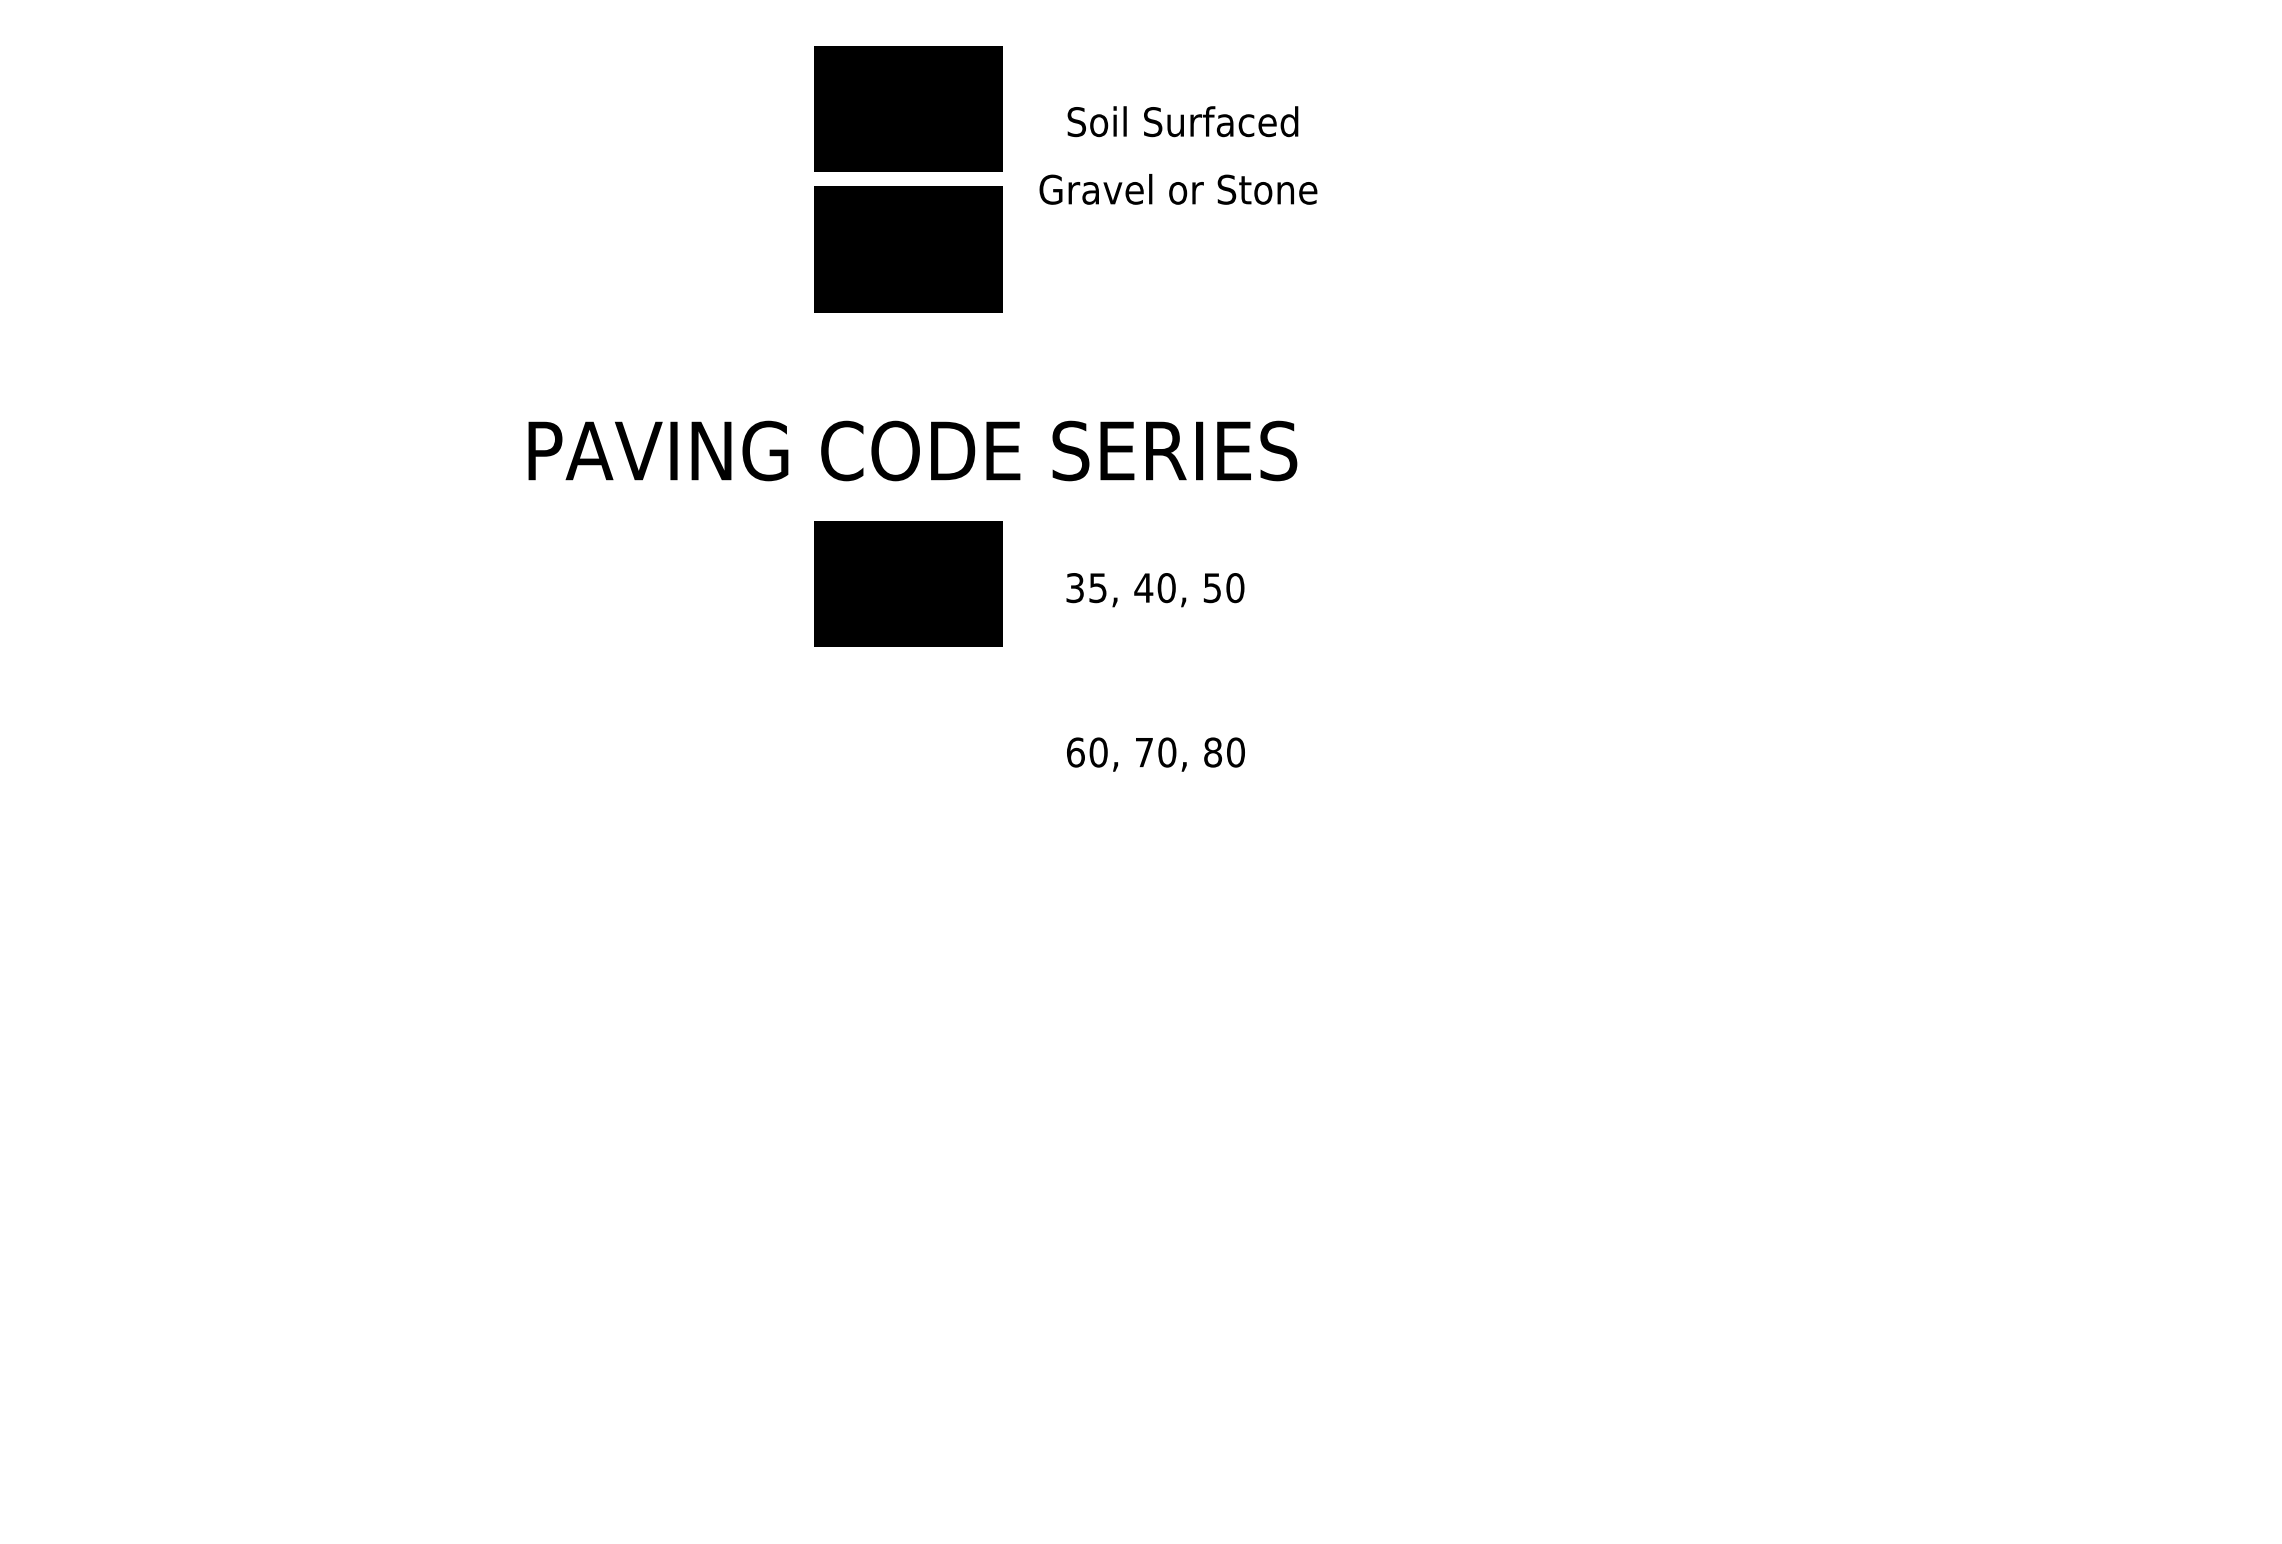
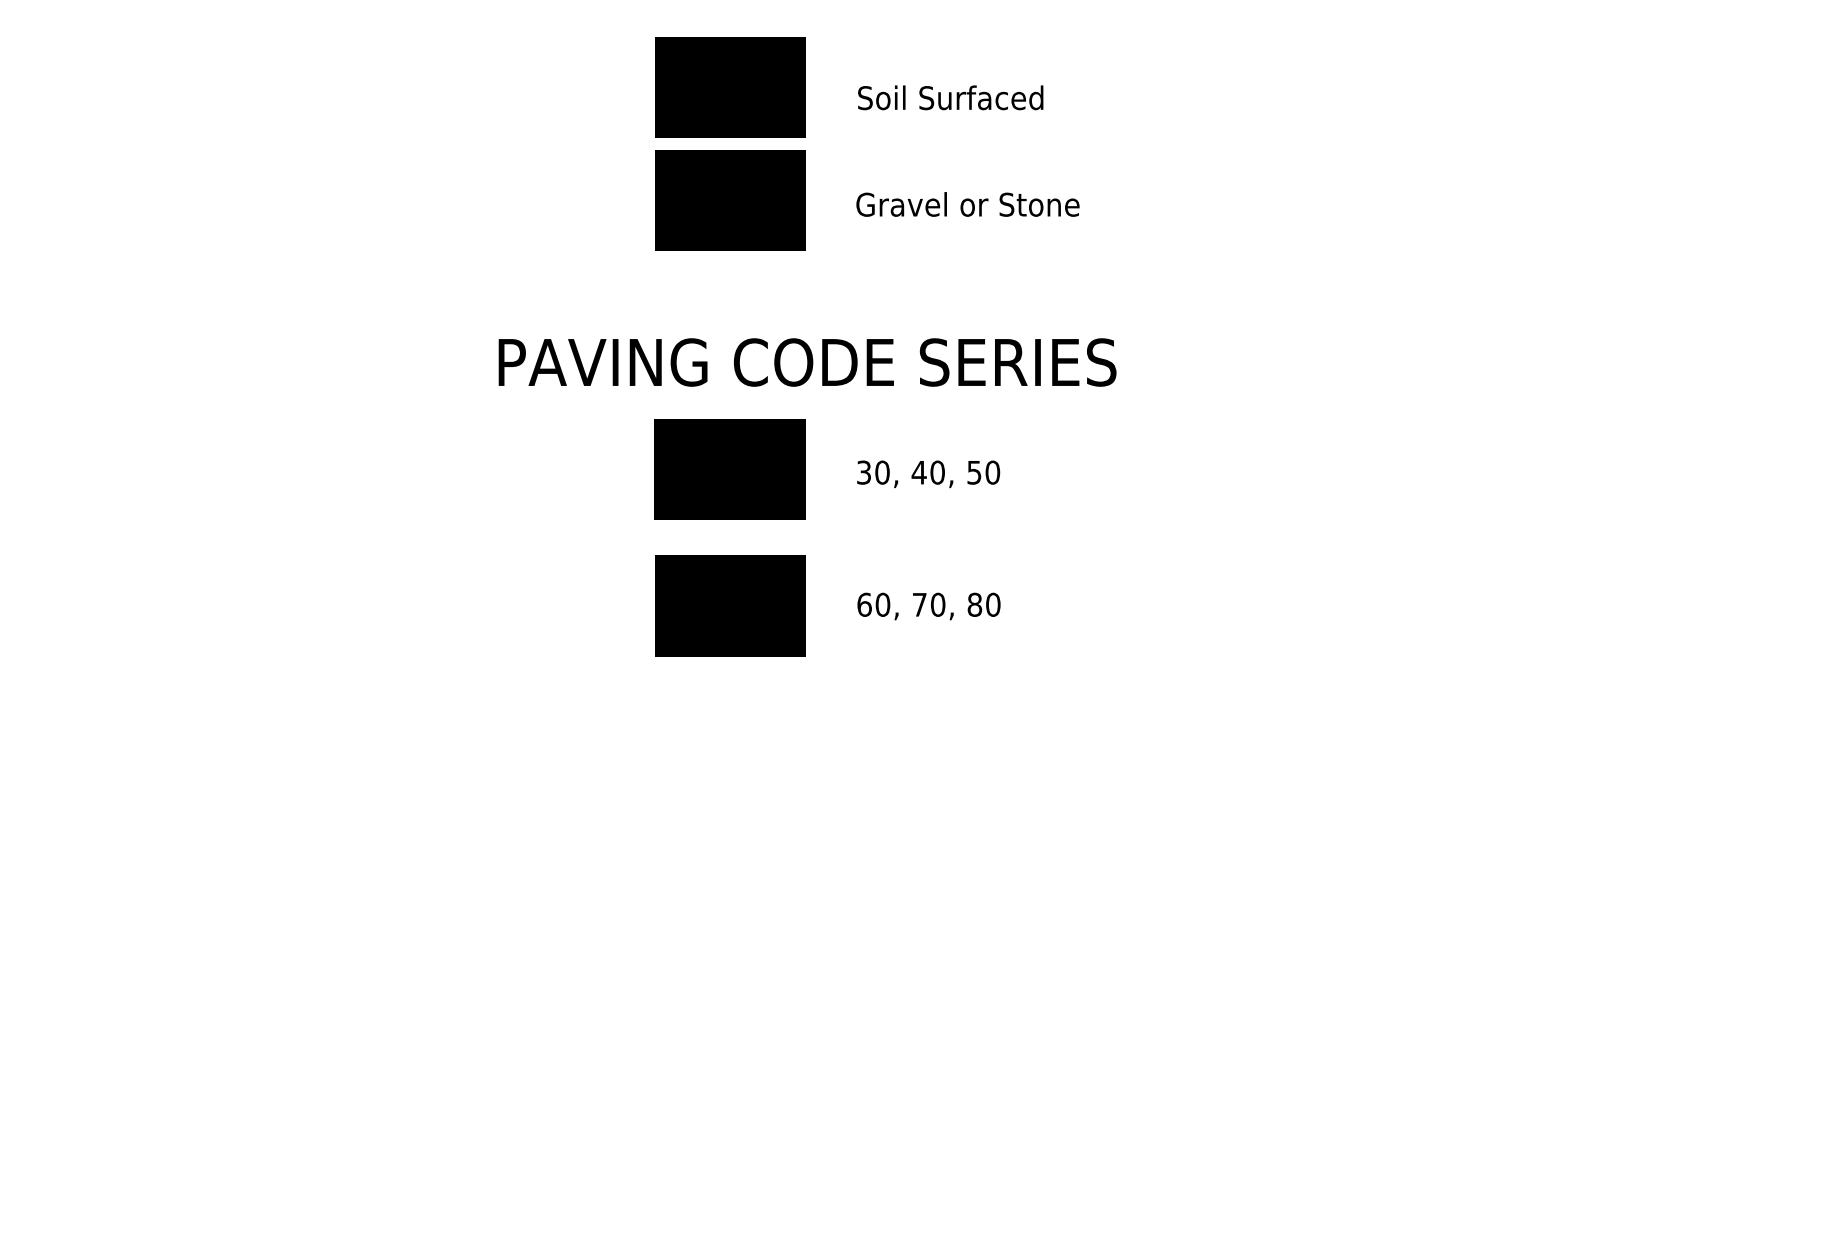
text: (1178, 189) -> (968, 204), moved
text: (912, 450) -> (807, 362), moved
text: (1098, 588) -> (882, 473), 35, -> 30,
part: (908, 753) -> (730, 605), added

